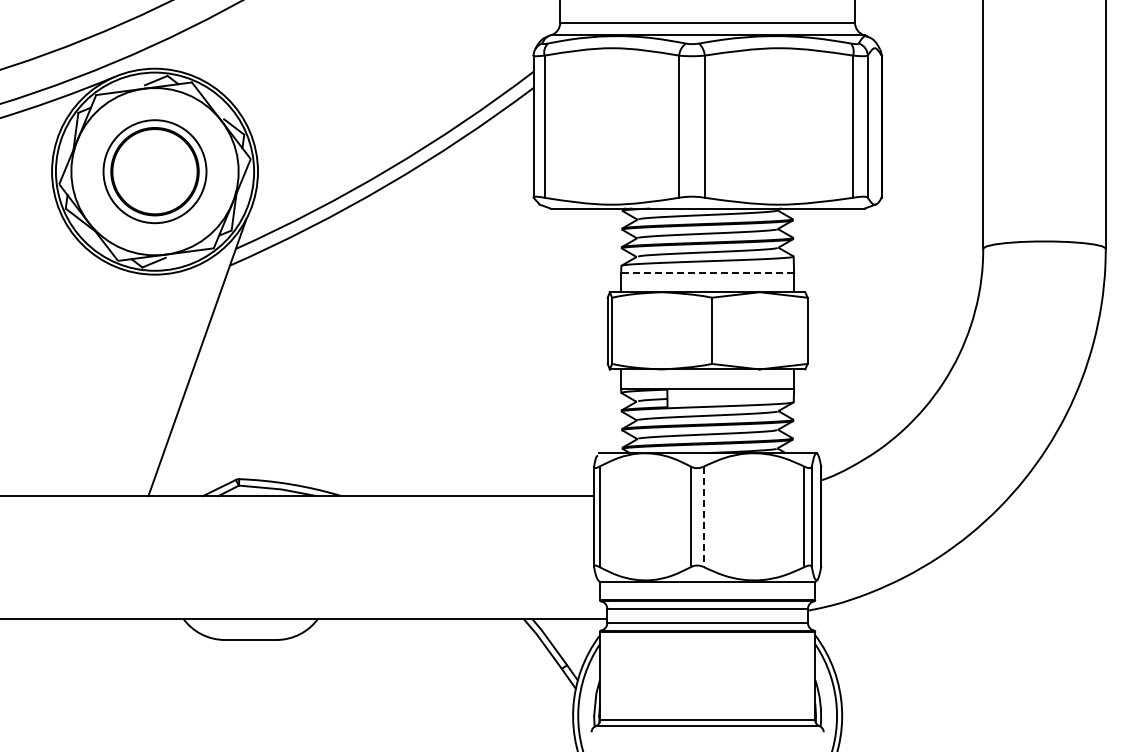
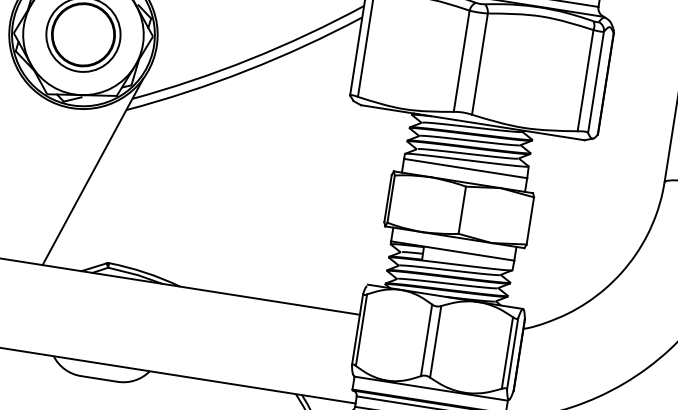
line: (707, 272) -> (465, 168), dashed -> solid
line: (703, 517) -> (435, 342), dashed -> solid

